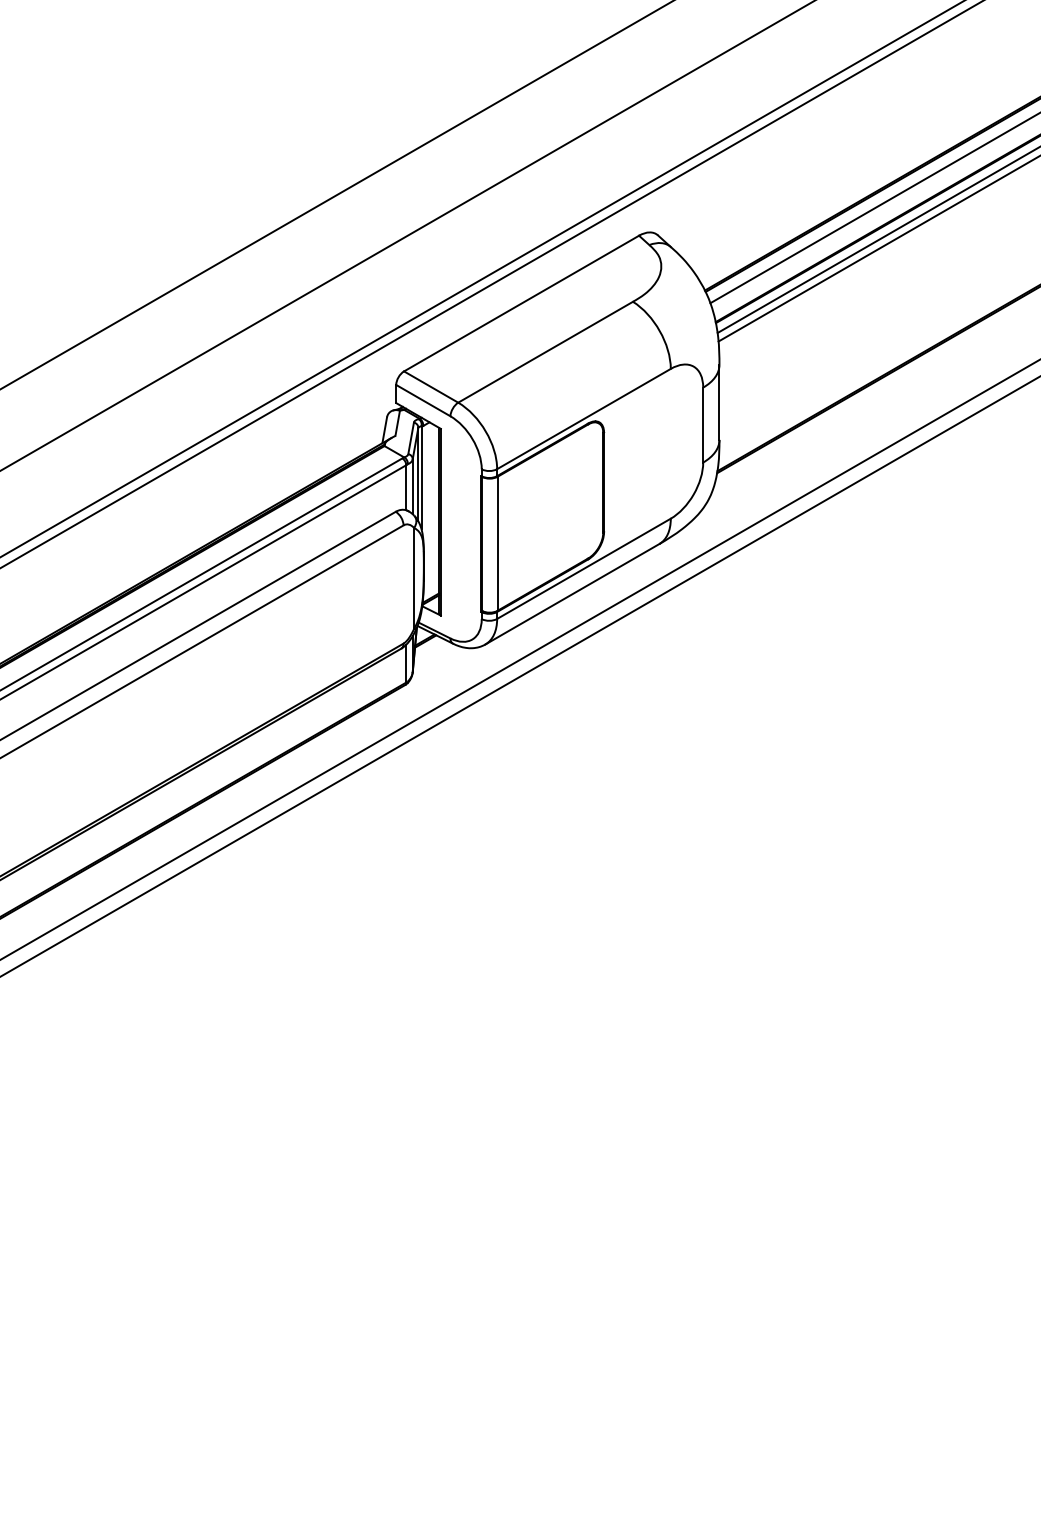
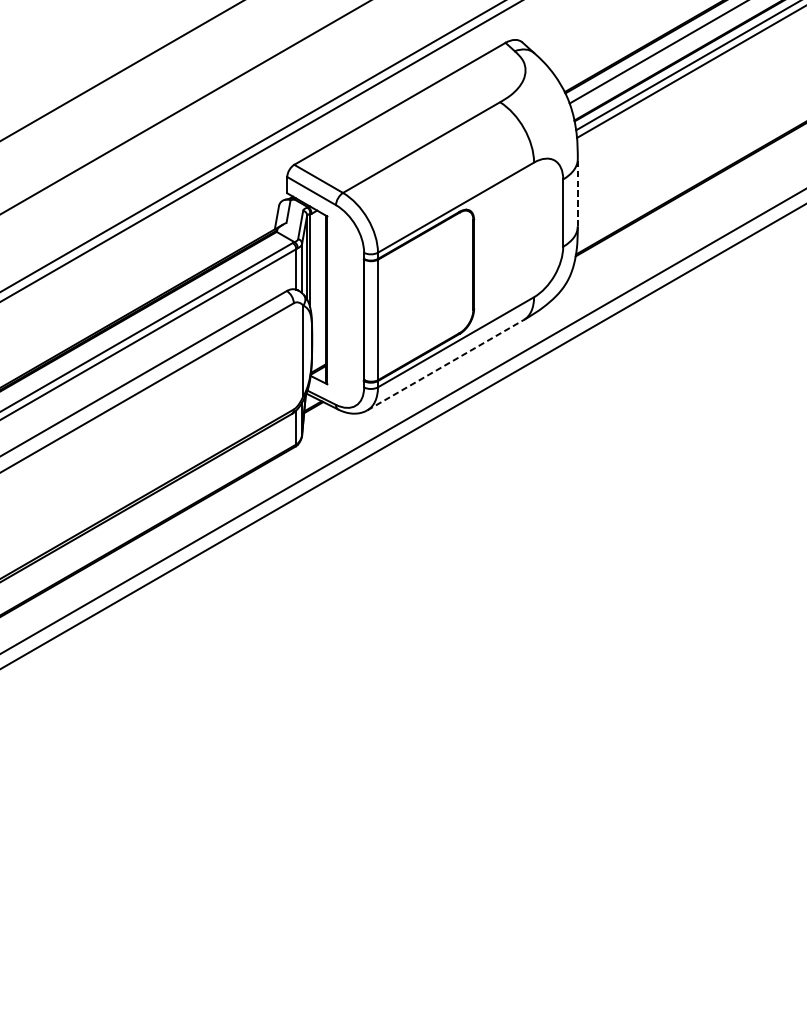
line: (719, 401) -> (577, 191), solid -> dashed
line: (572, 594) -> (445, 365), solid -> dashed

